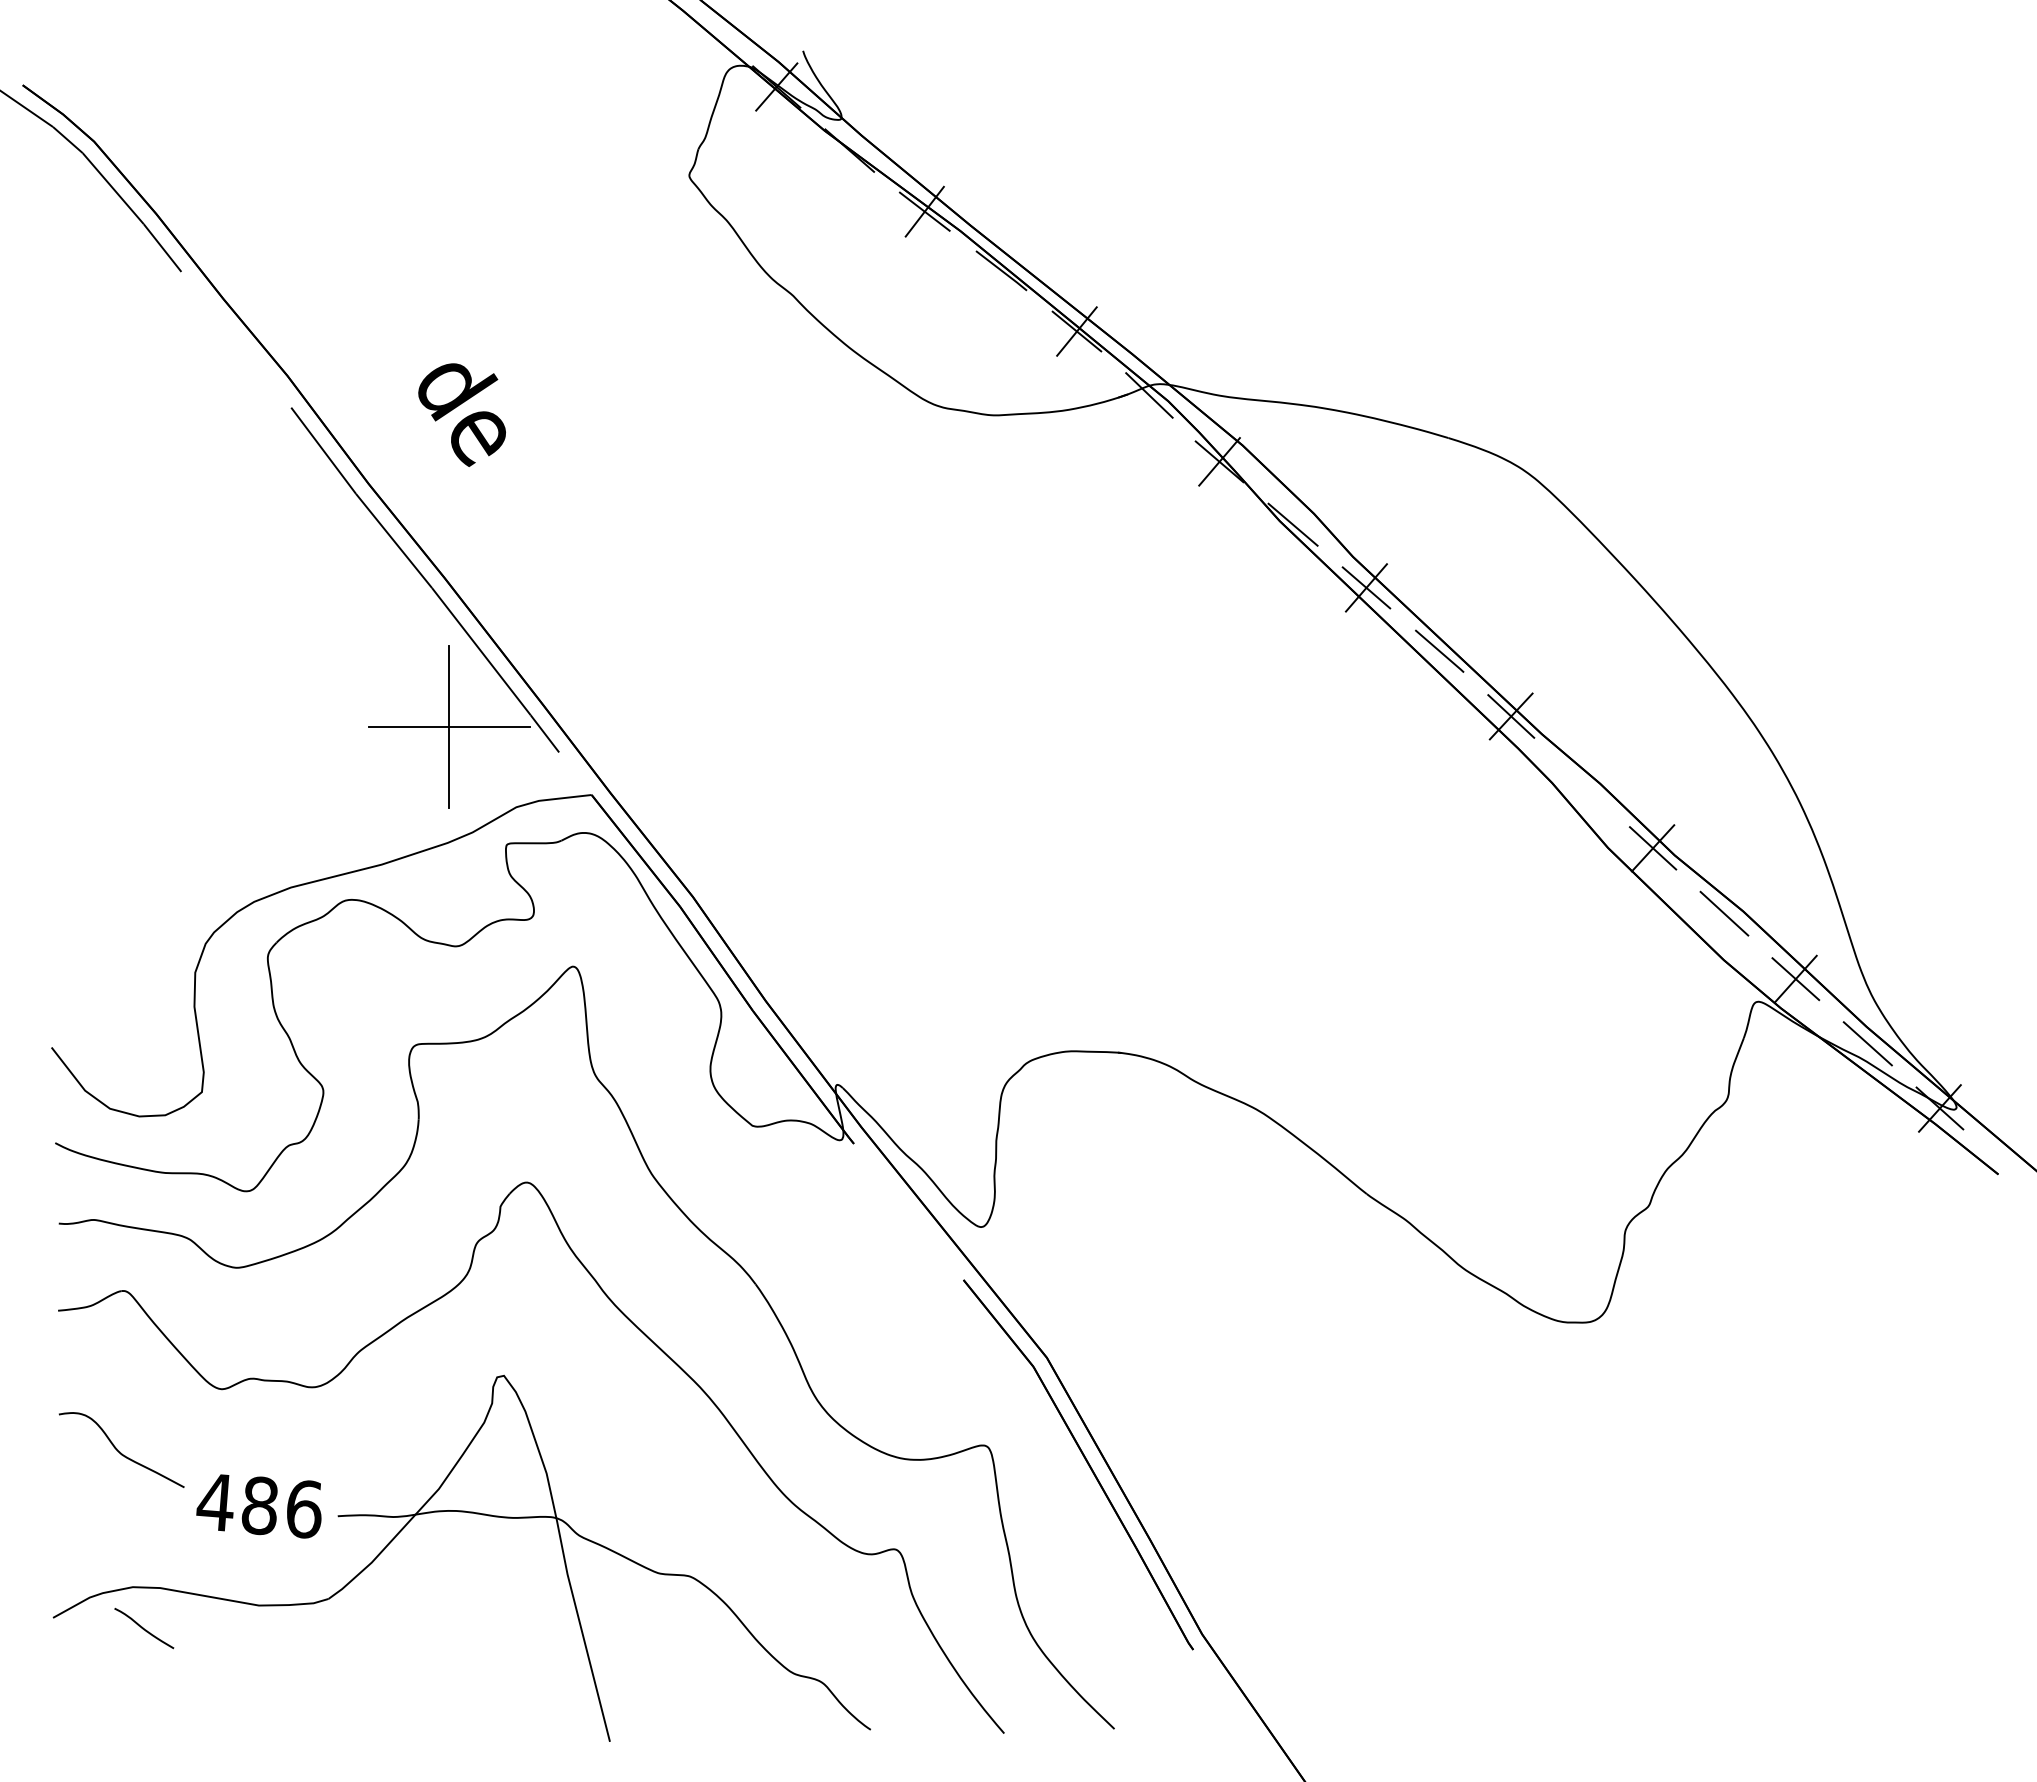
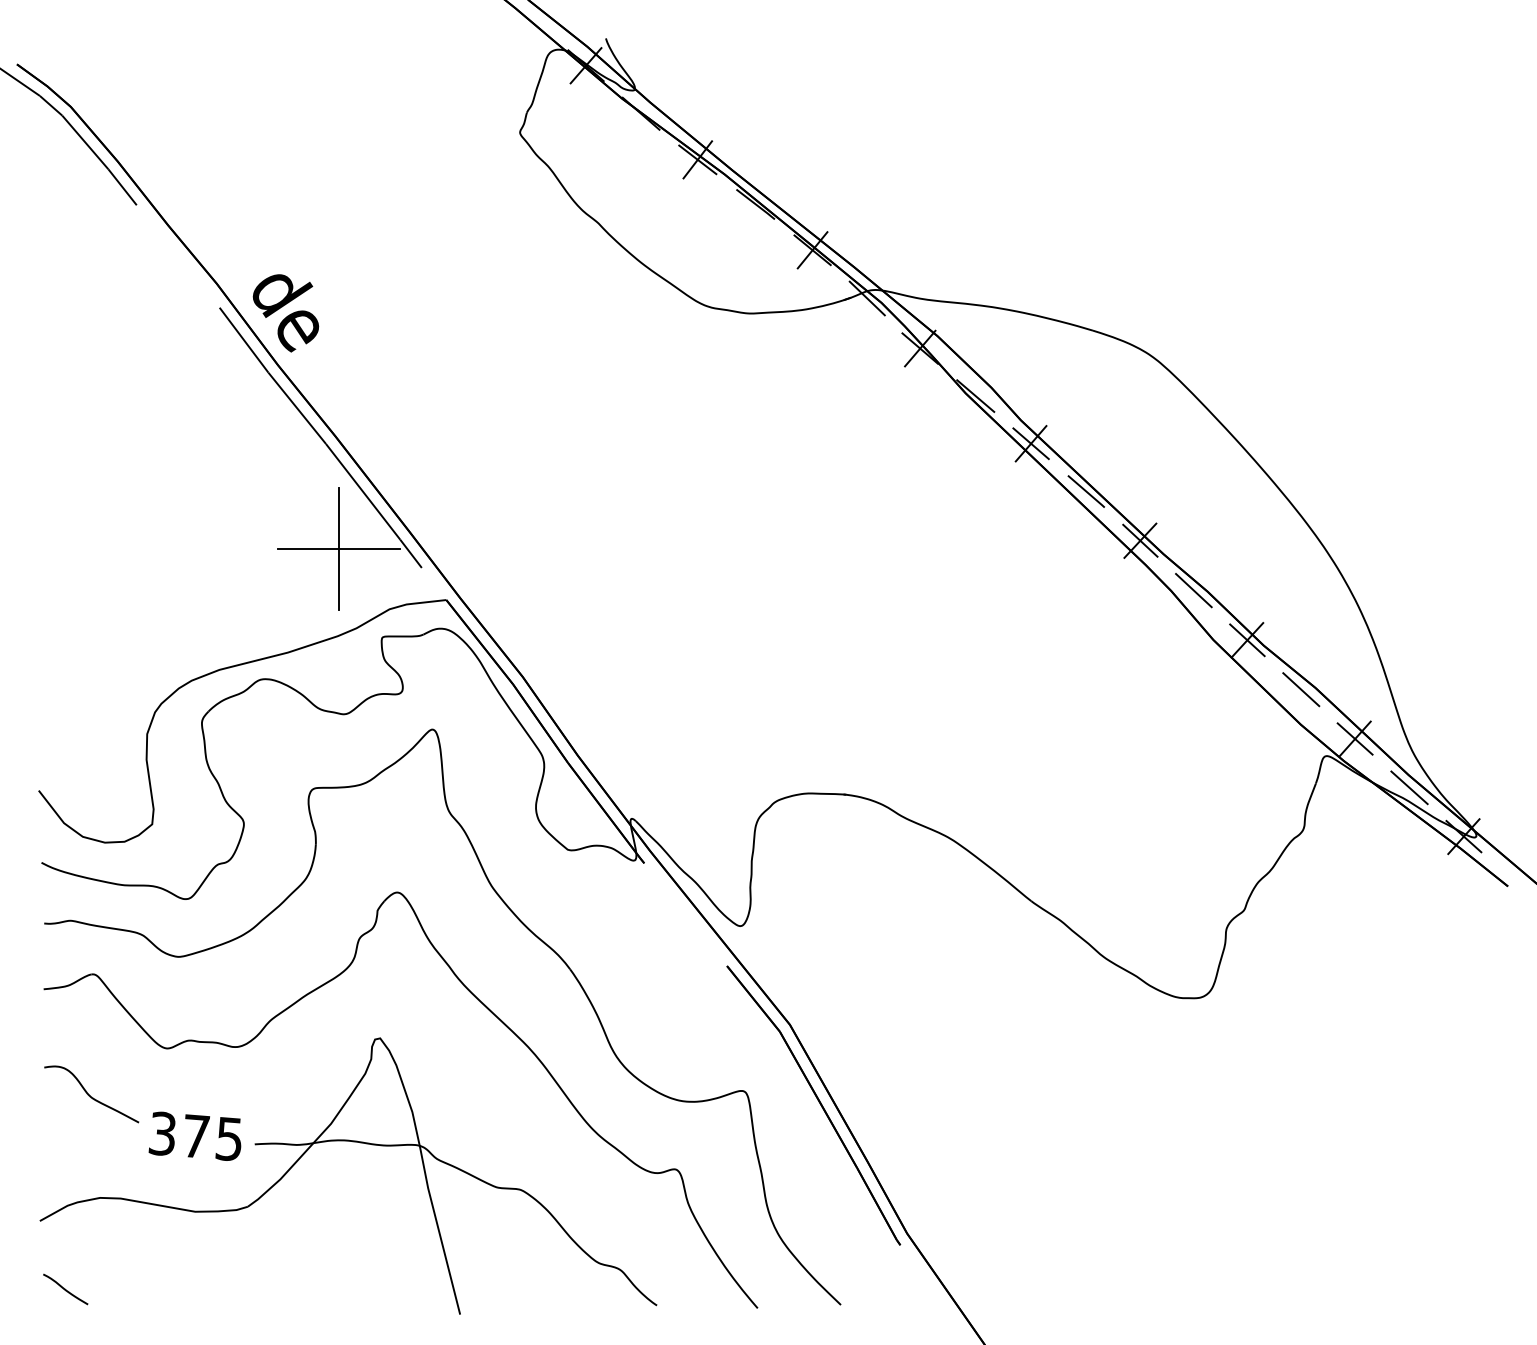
text: (461, 414) -> (285, 312), moved
line: (1581, 782) -> (1193, 590), added
text: (258, 1505) -> (194, 1136), 486 -> 375
curve: (144, 1628) -> (65, 1289), moved

